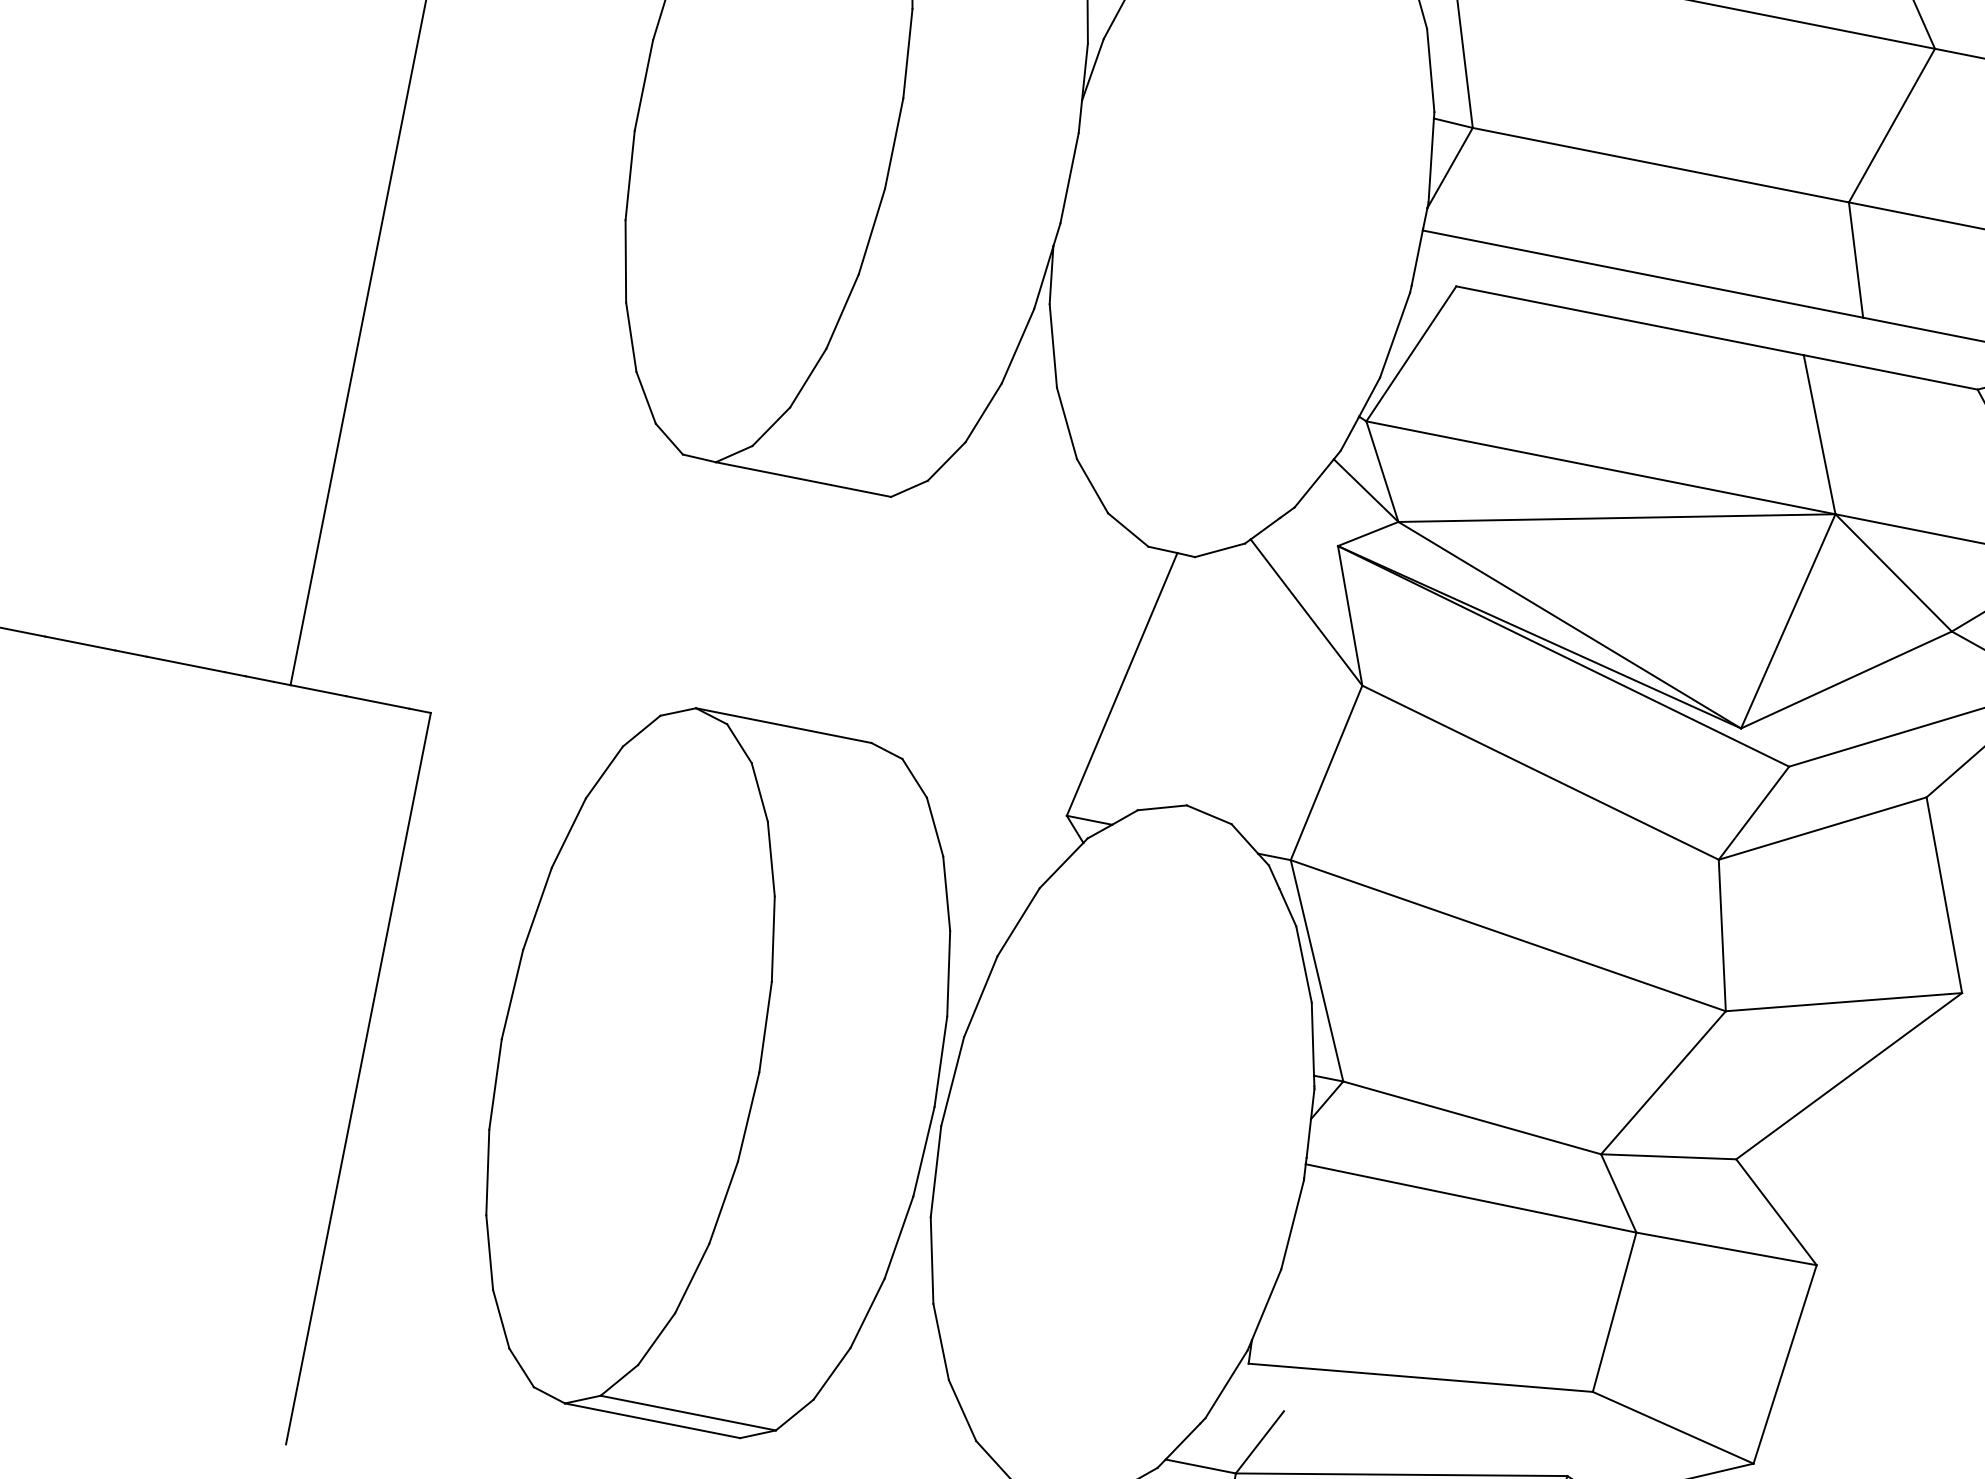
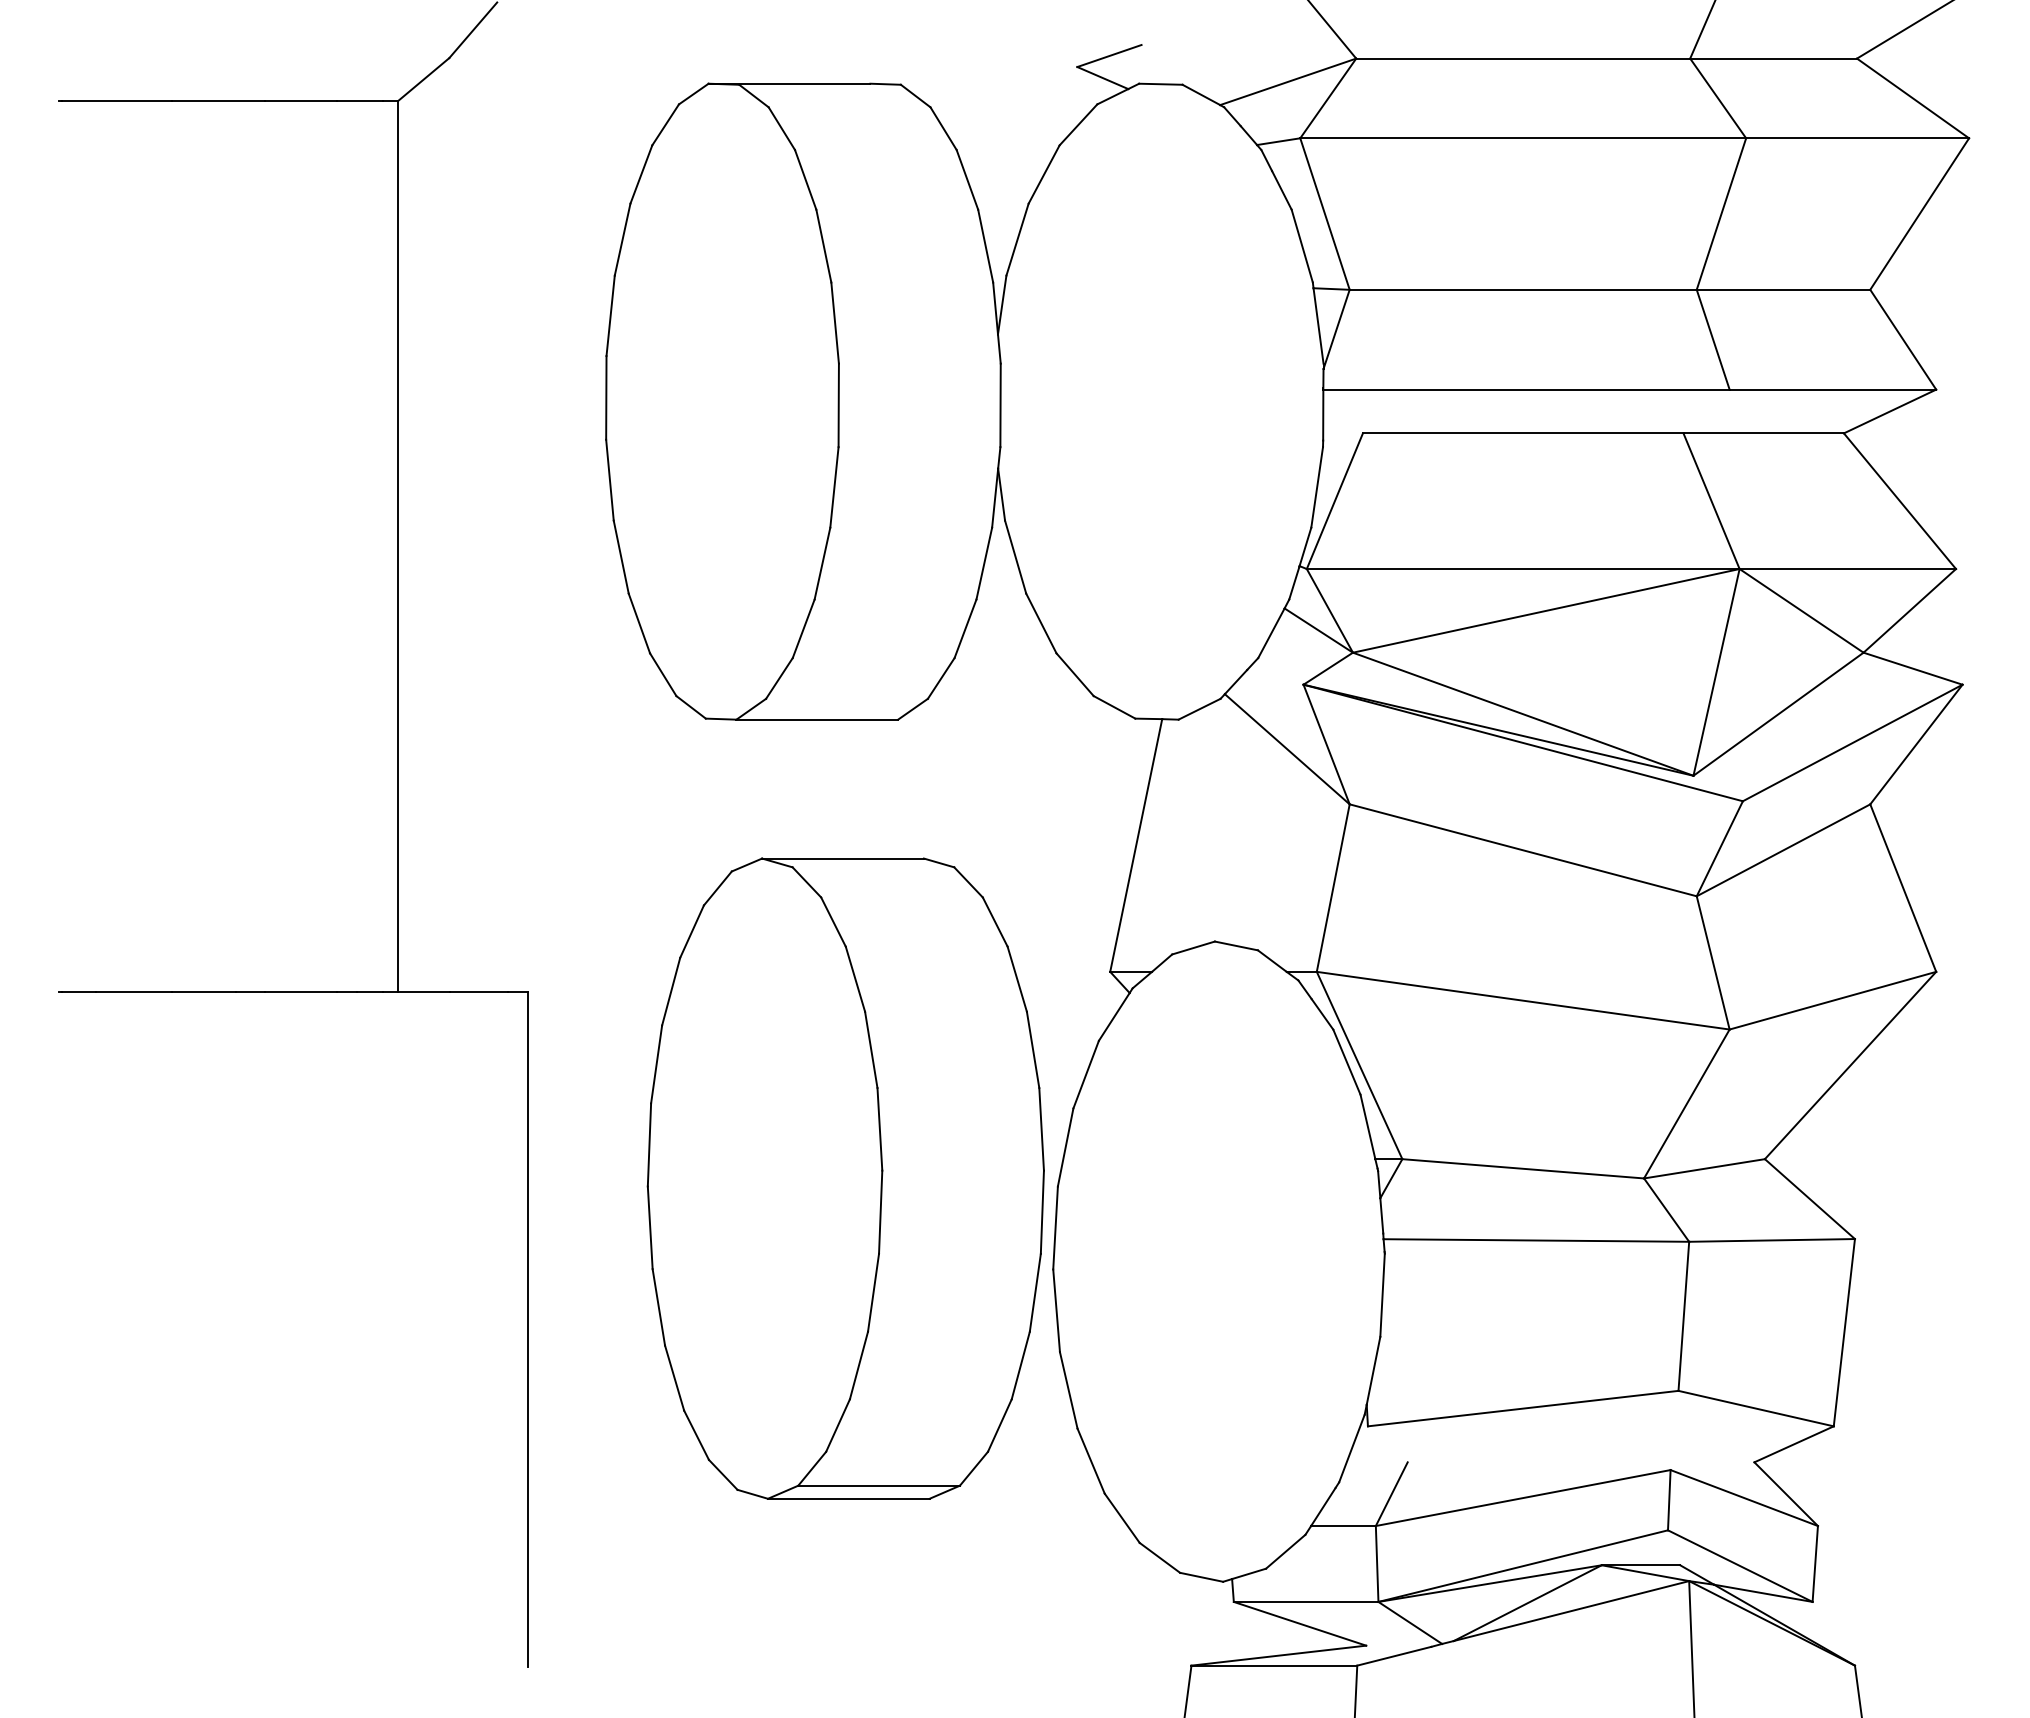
part: (717, 1072) -> (845, 1178), moved

